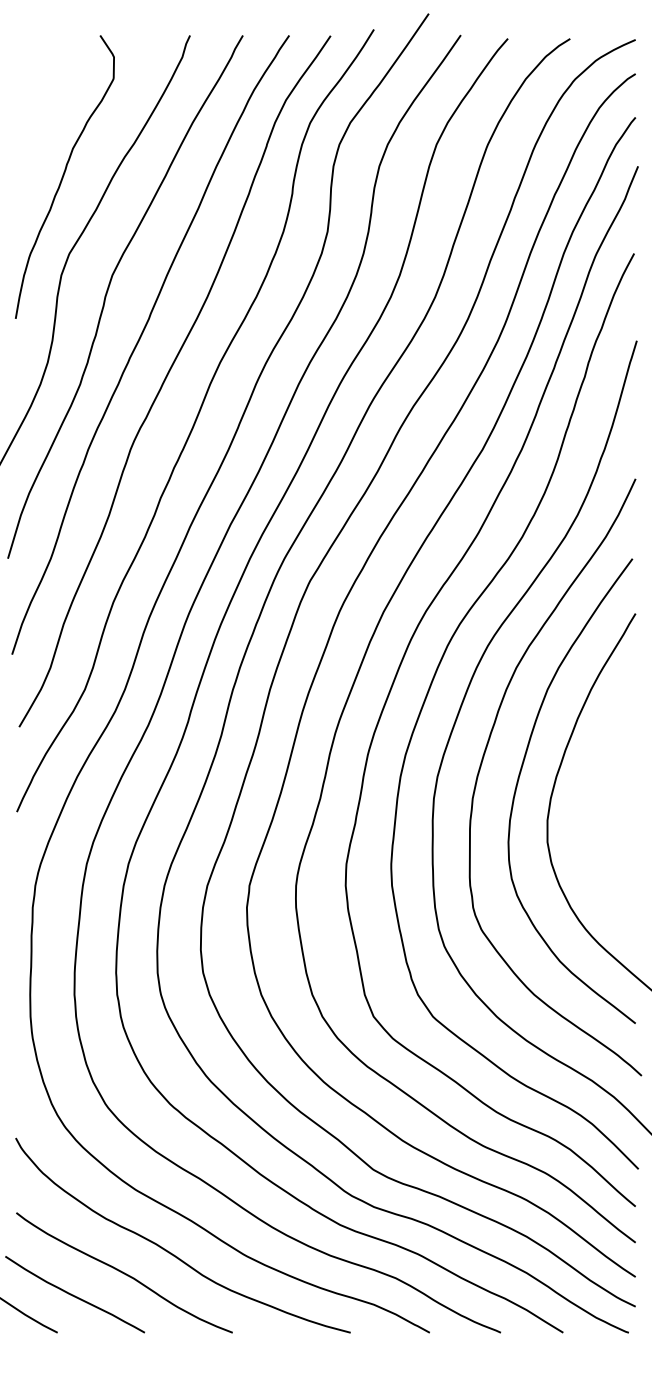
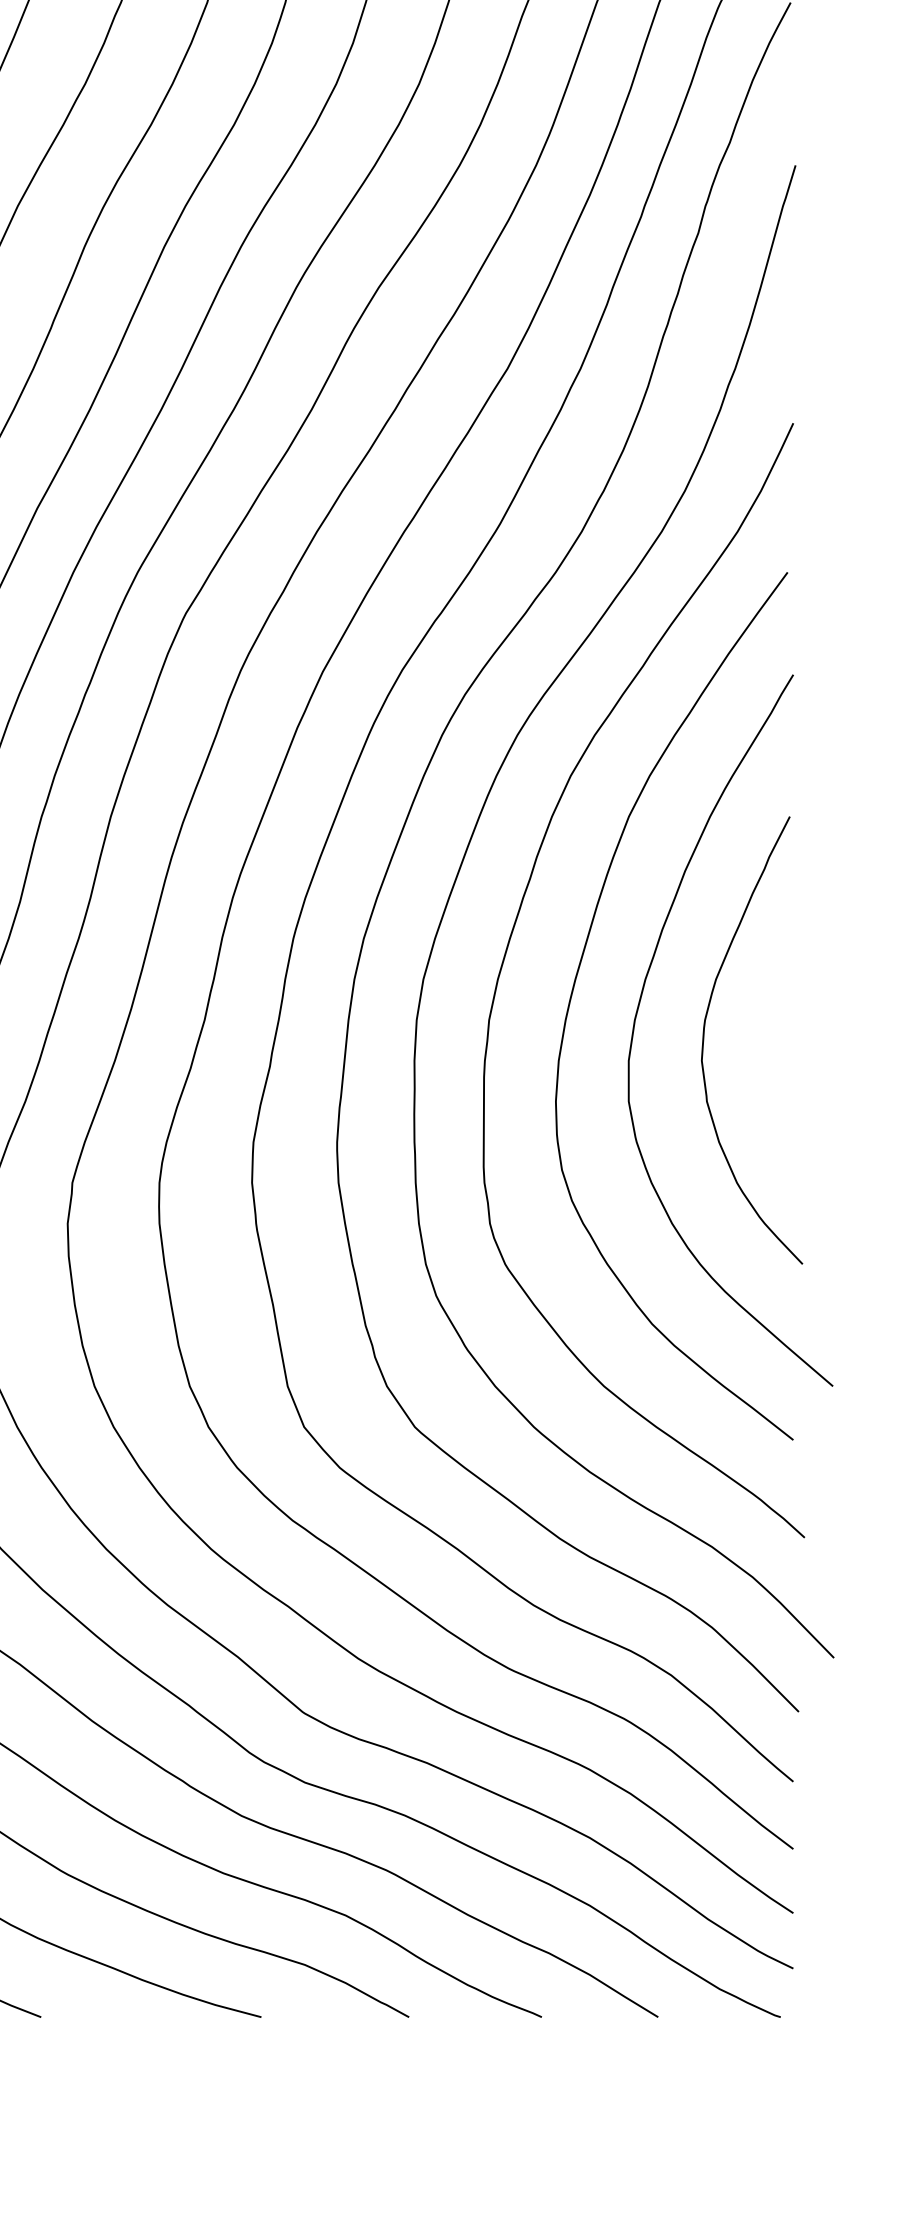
curve: (588, 809) -> (705, 1040), added

